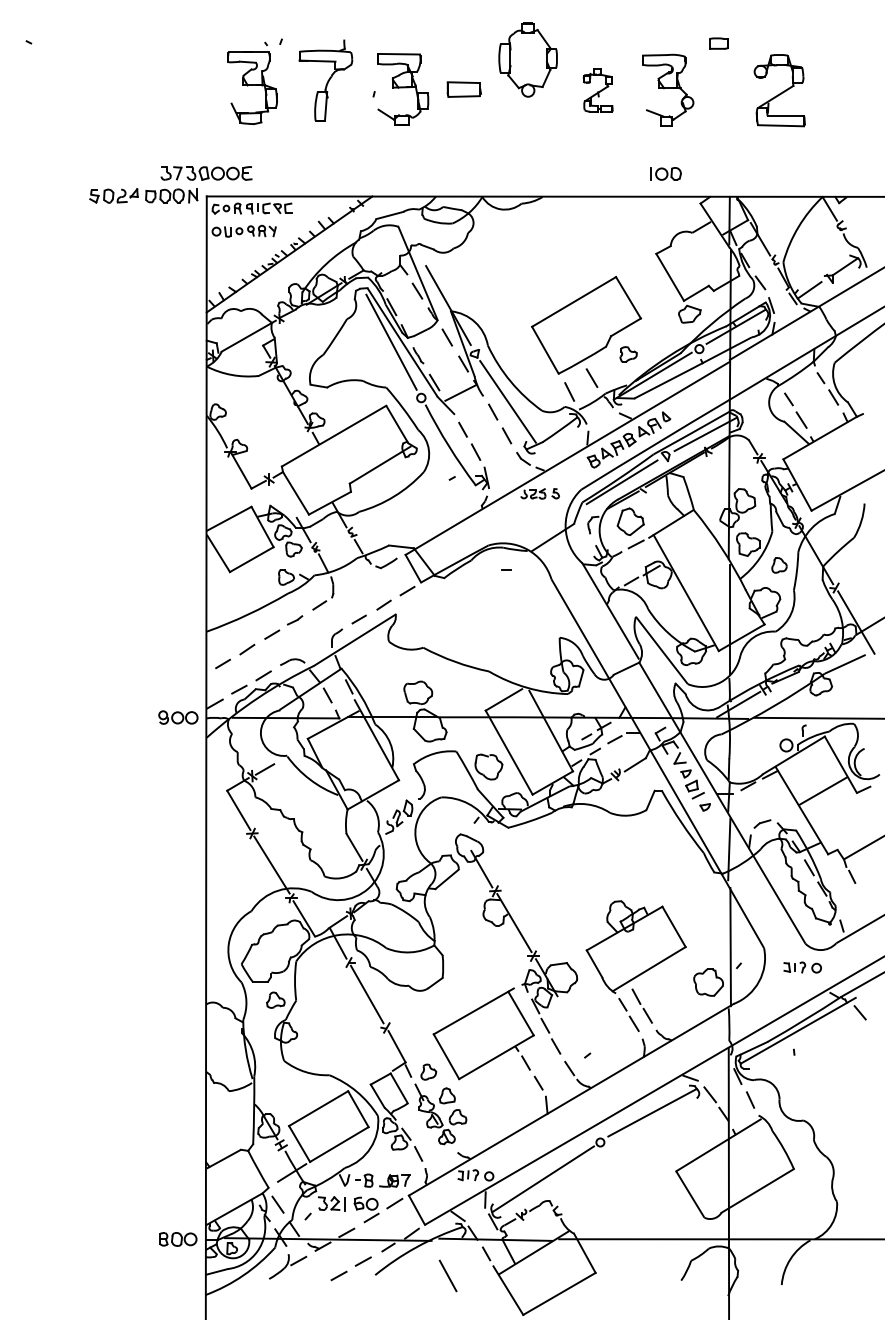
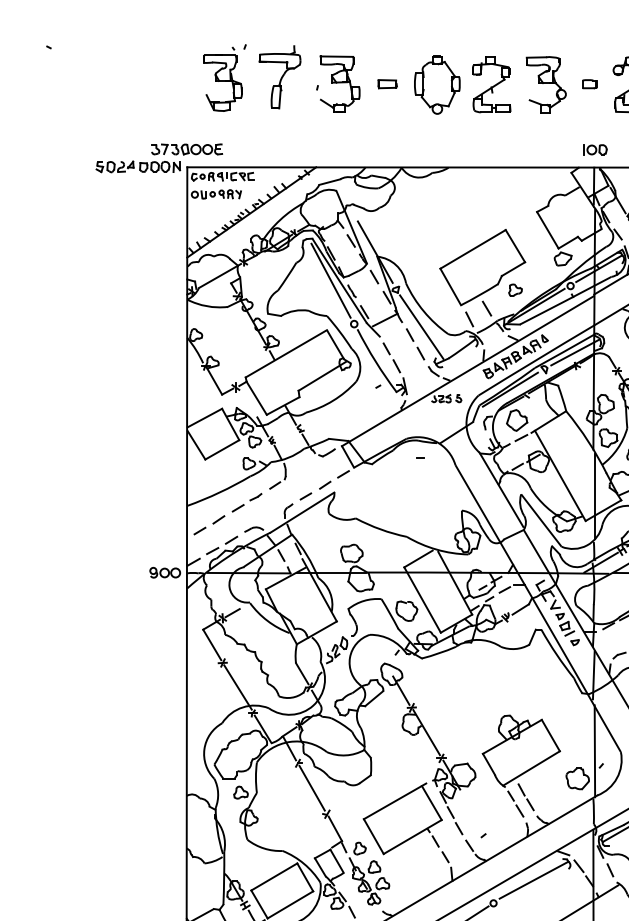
part: (718, 43) -> (589, 84), moved
part: (527, 59) -> (436, 84), moved
part: (464, 89) -> (387, 84), size x0.71
part: (598, 90) -> (492, 84), size x1.67
part: (665, 173) -> (594, 149), moved

